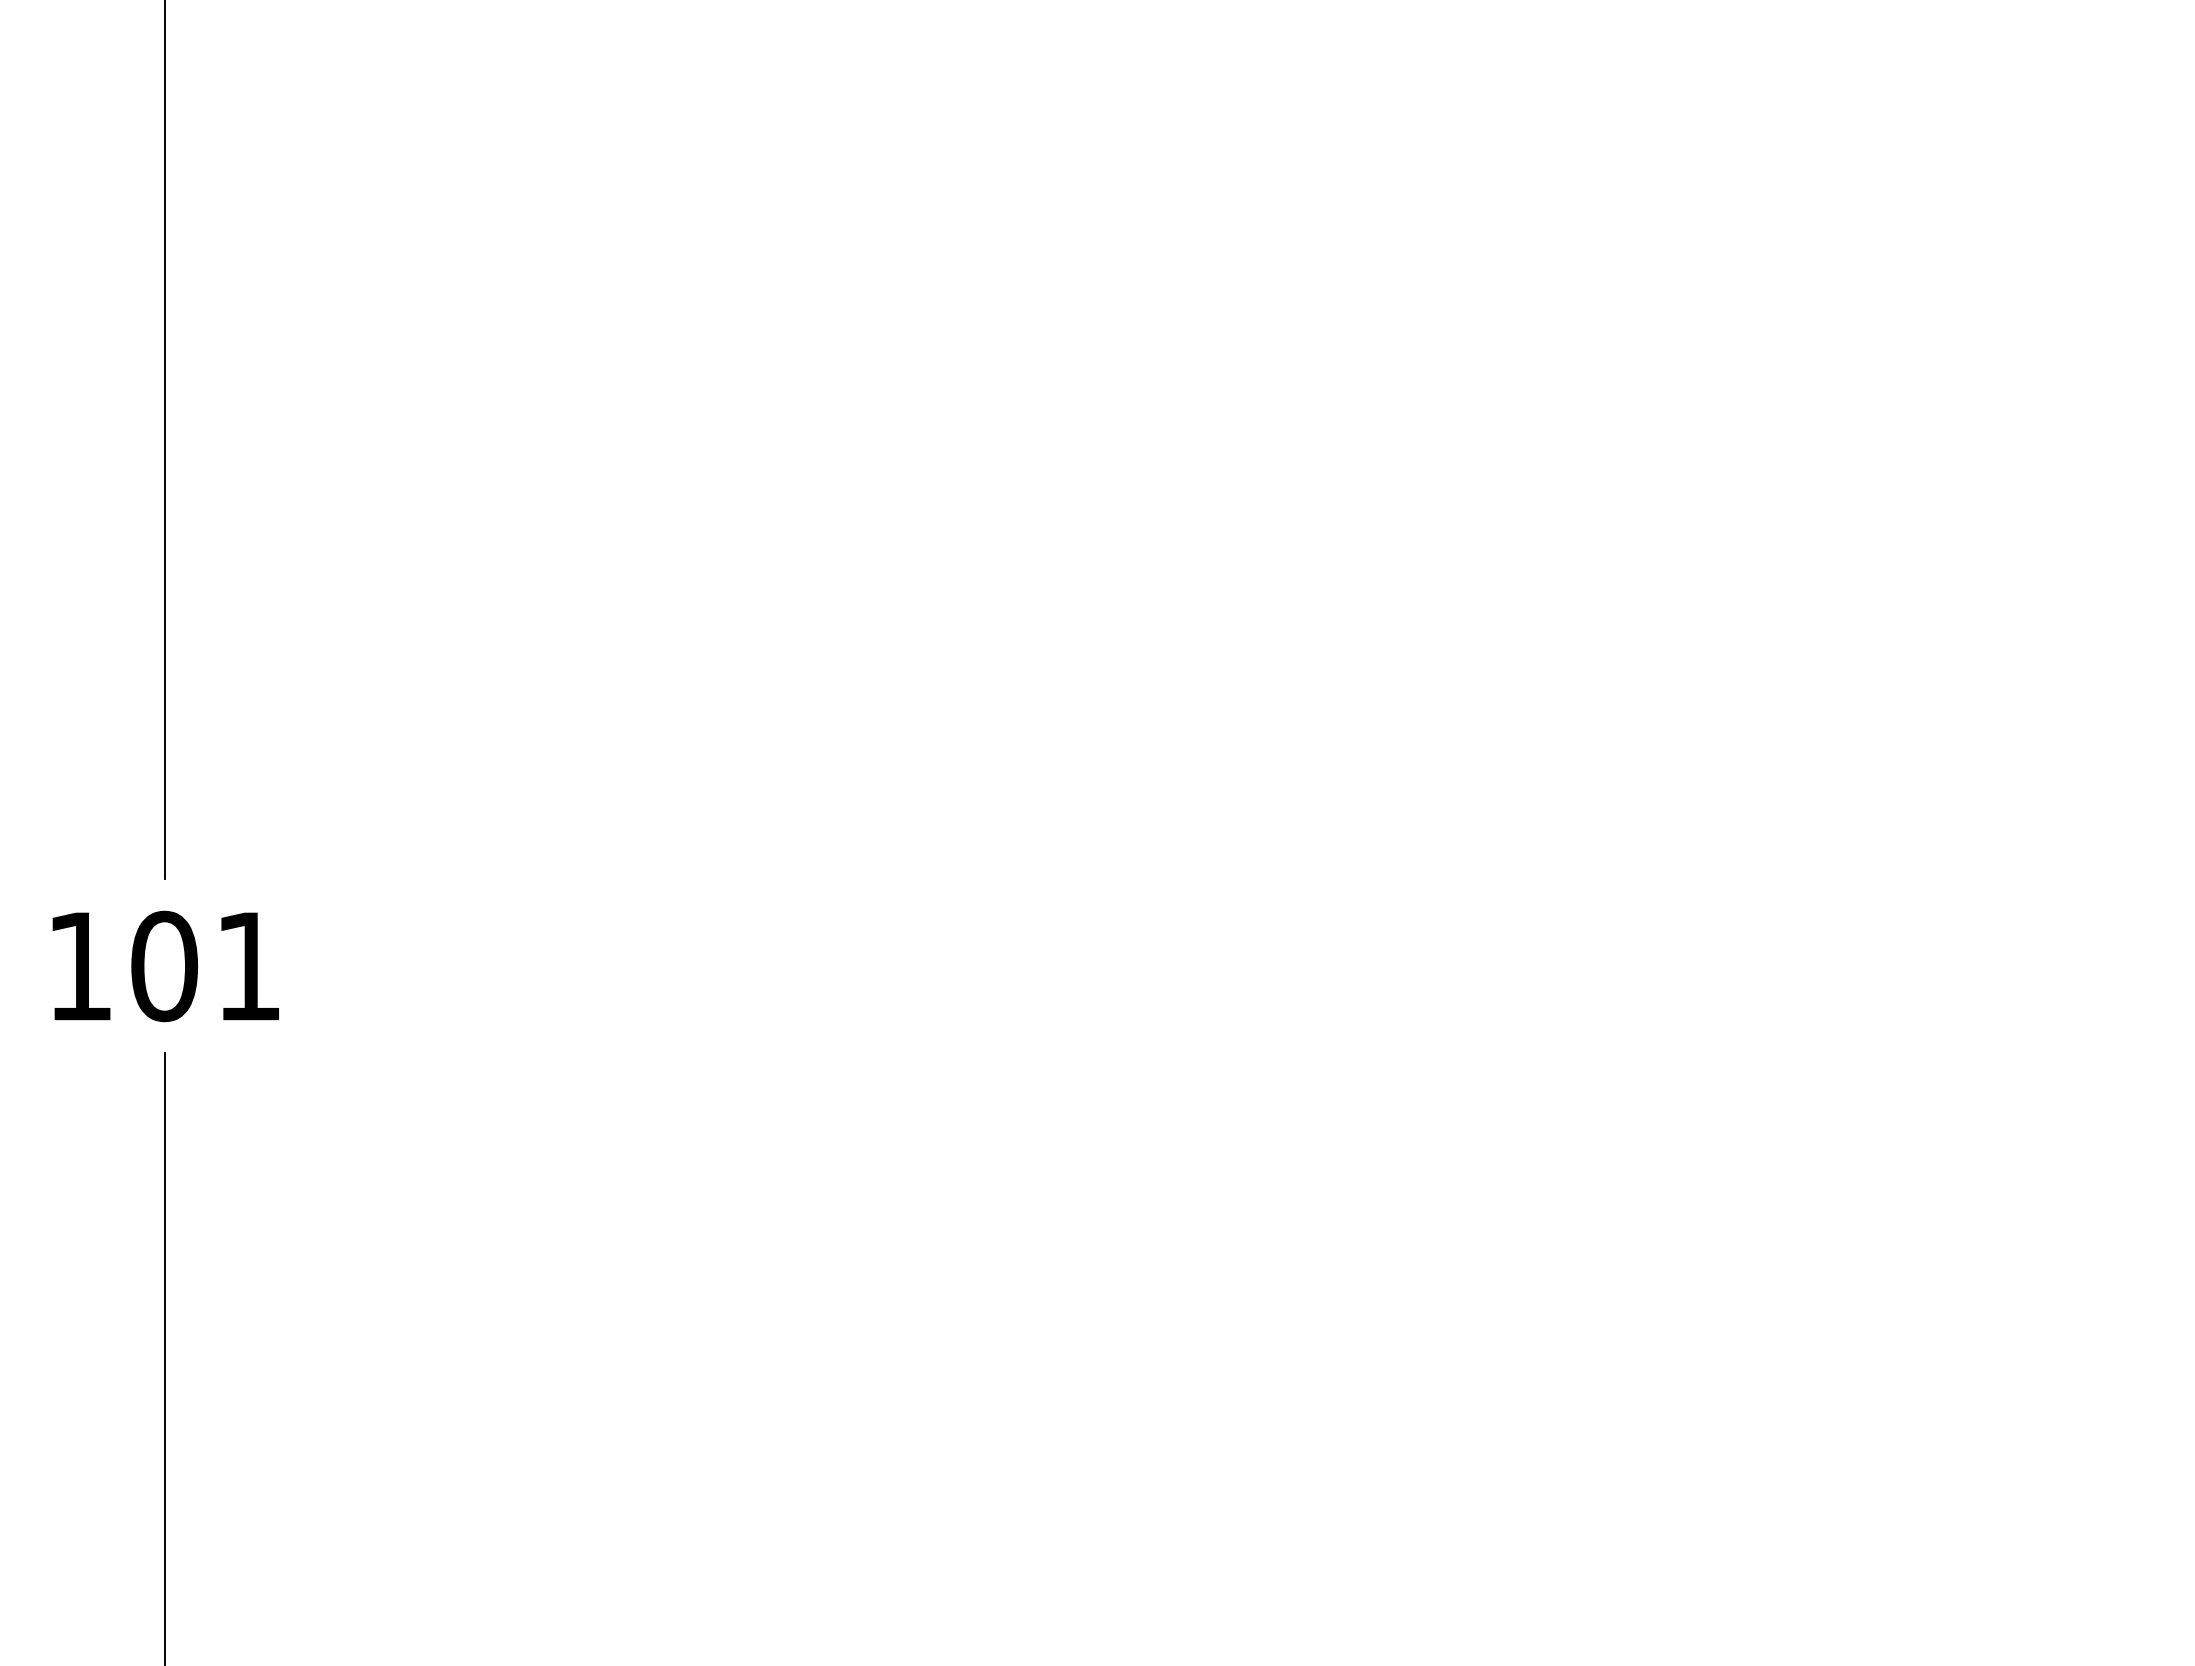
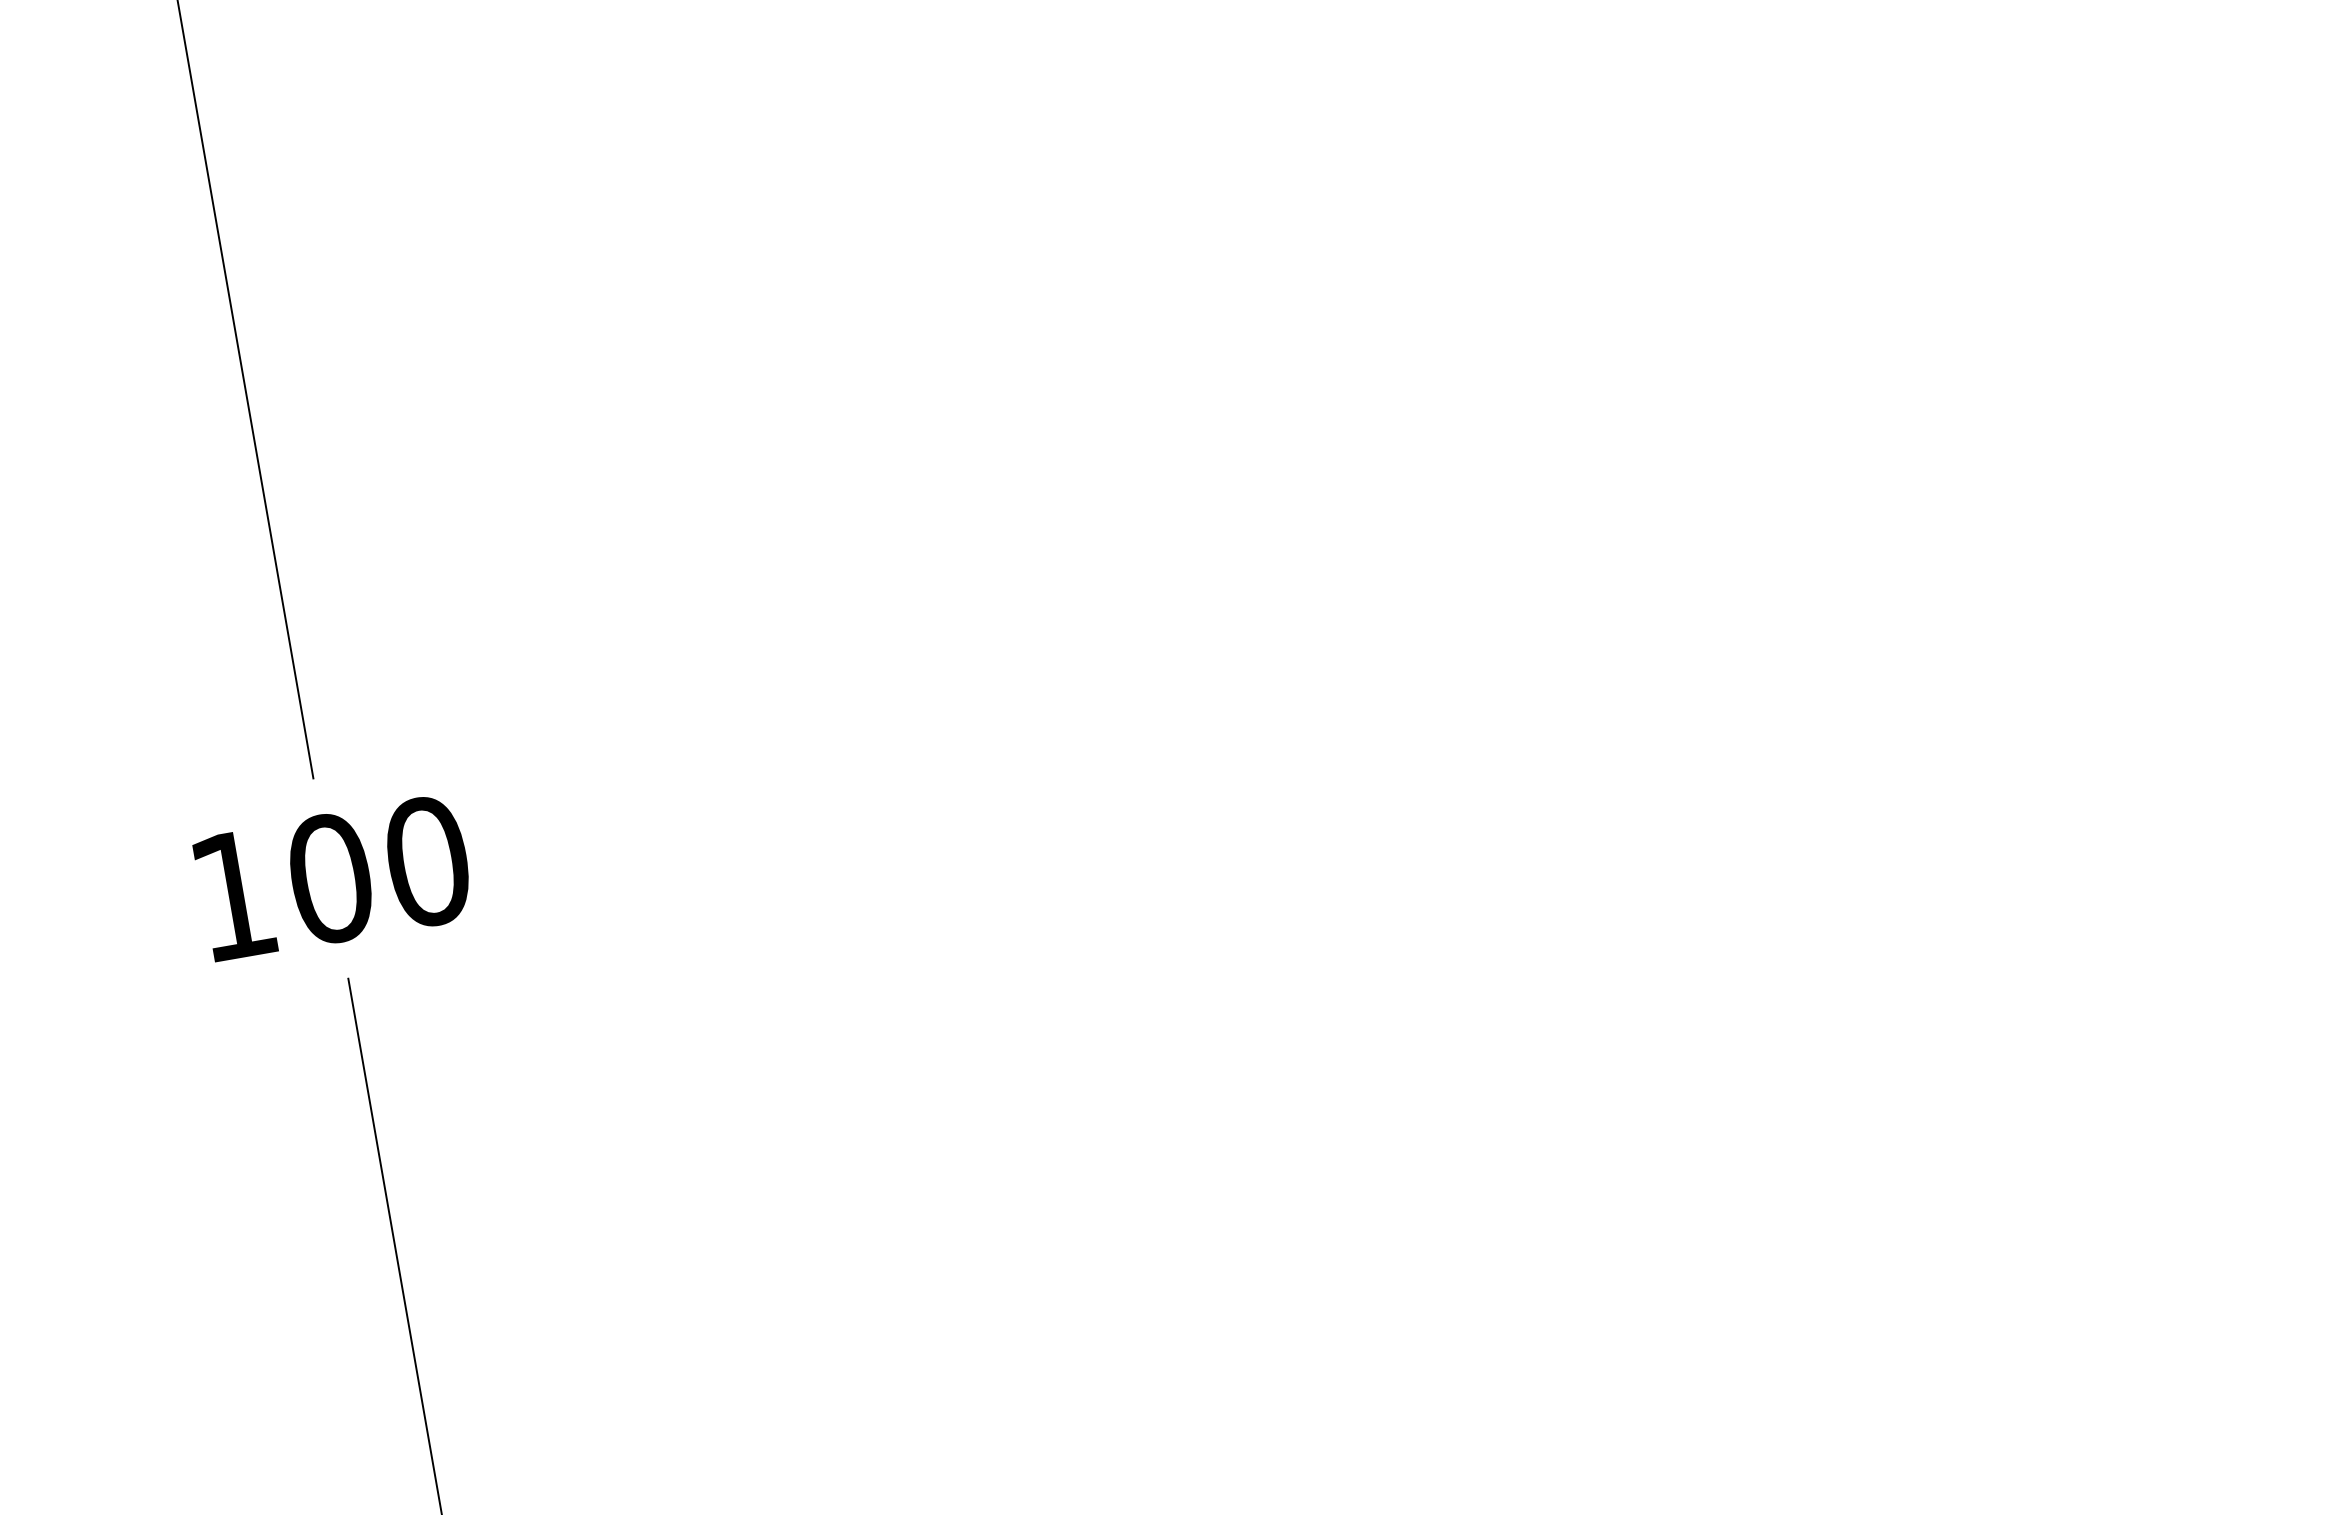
text: (248, 966) -> (427, 861), 101 -> 100

